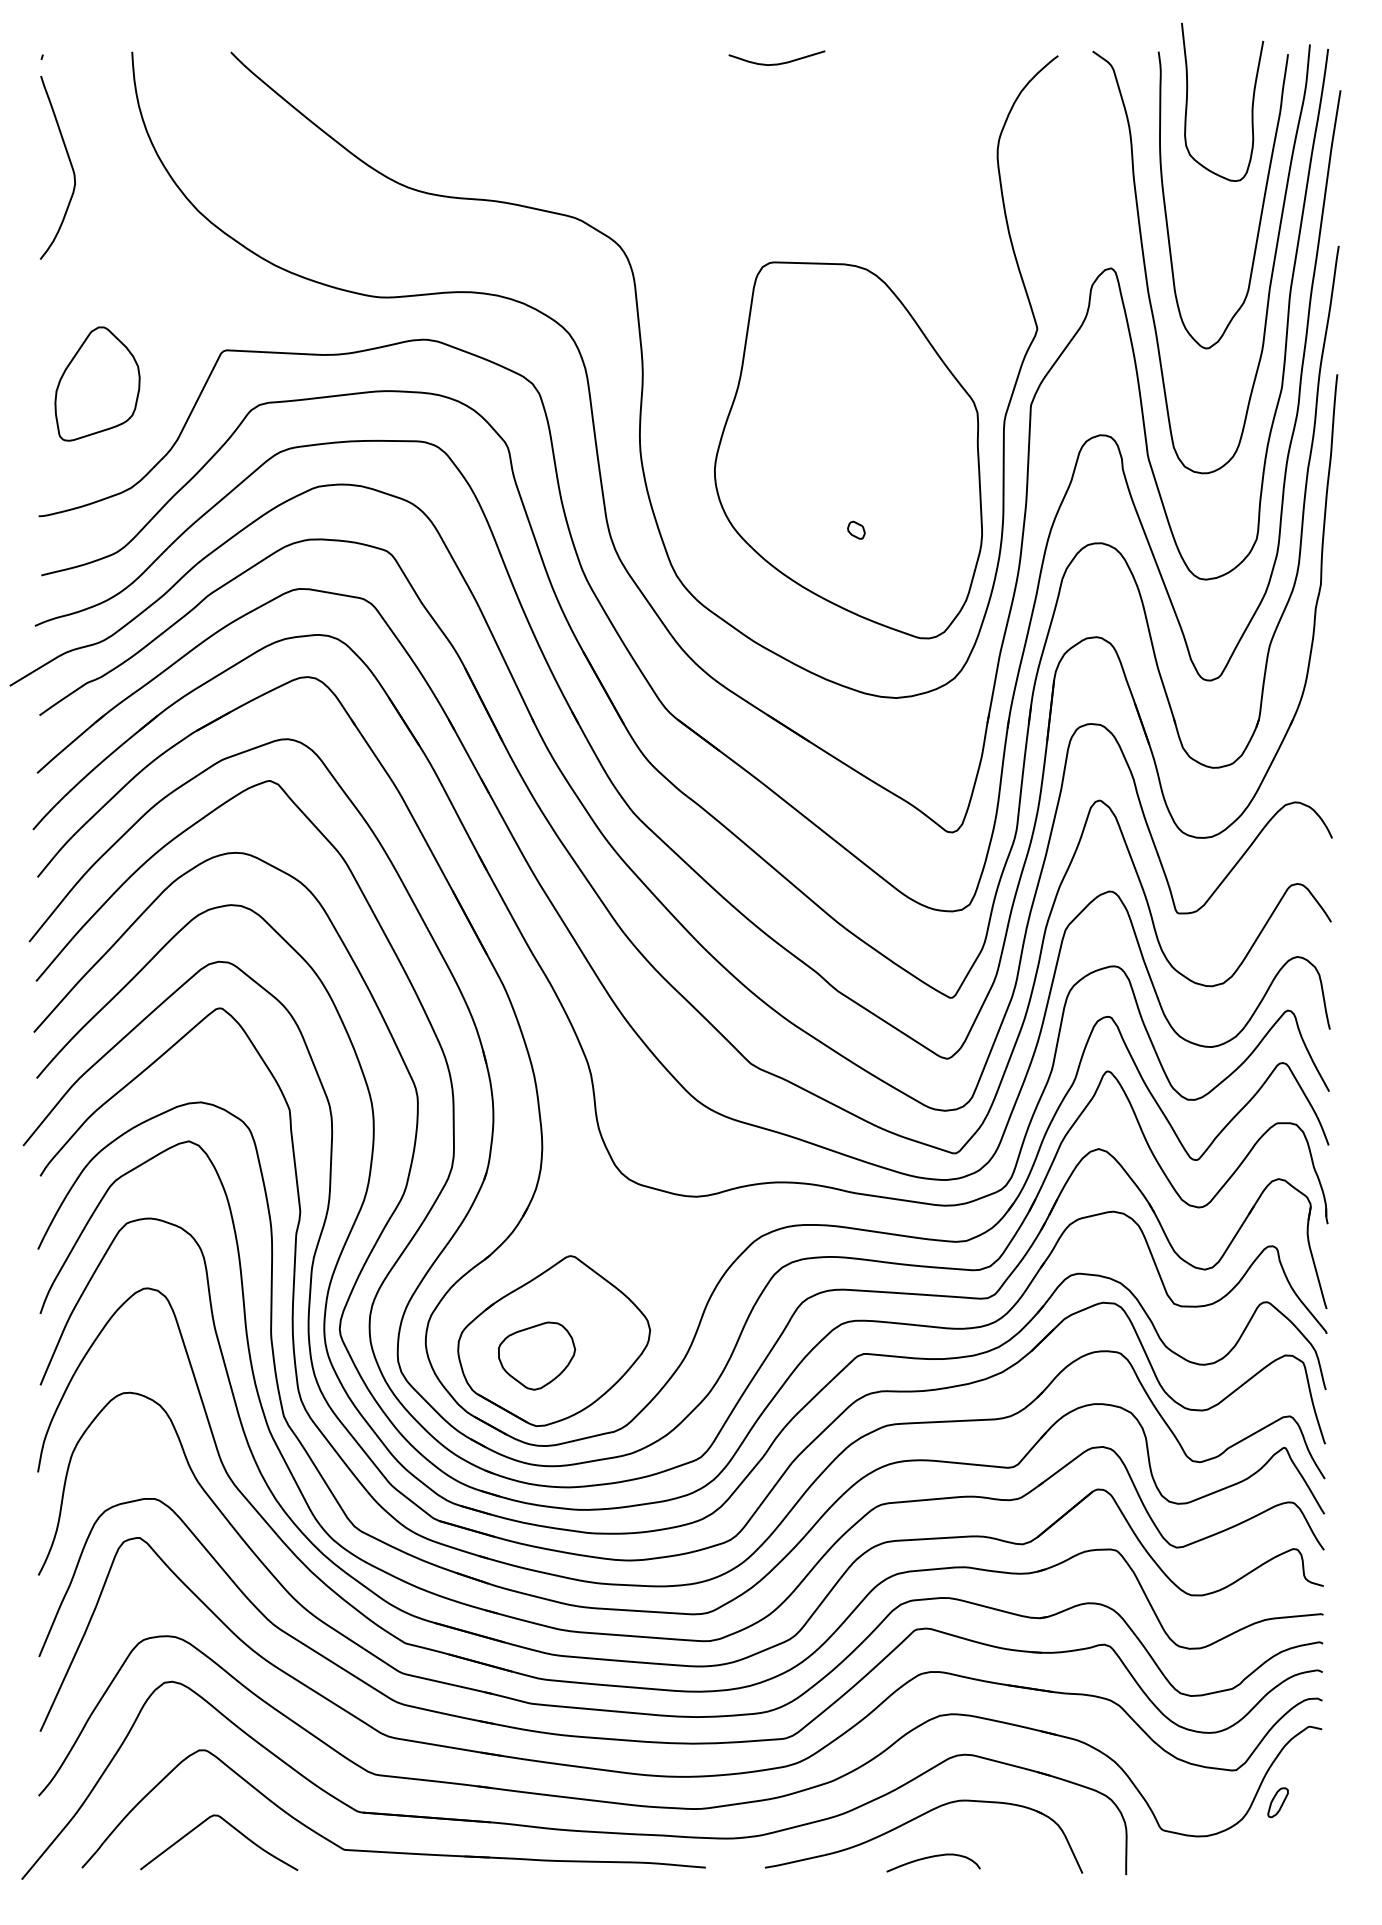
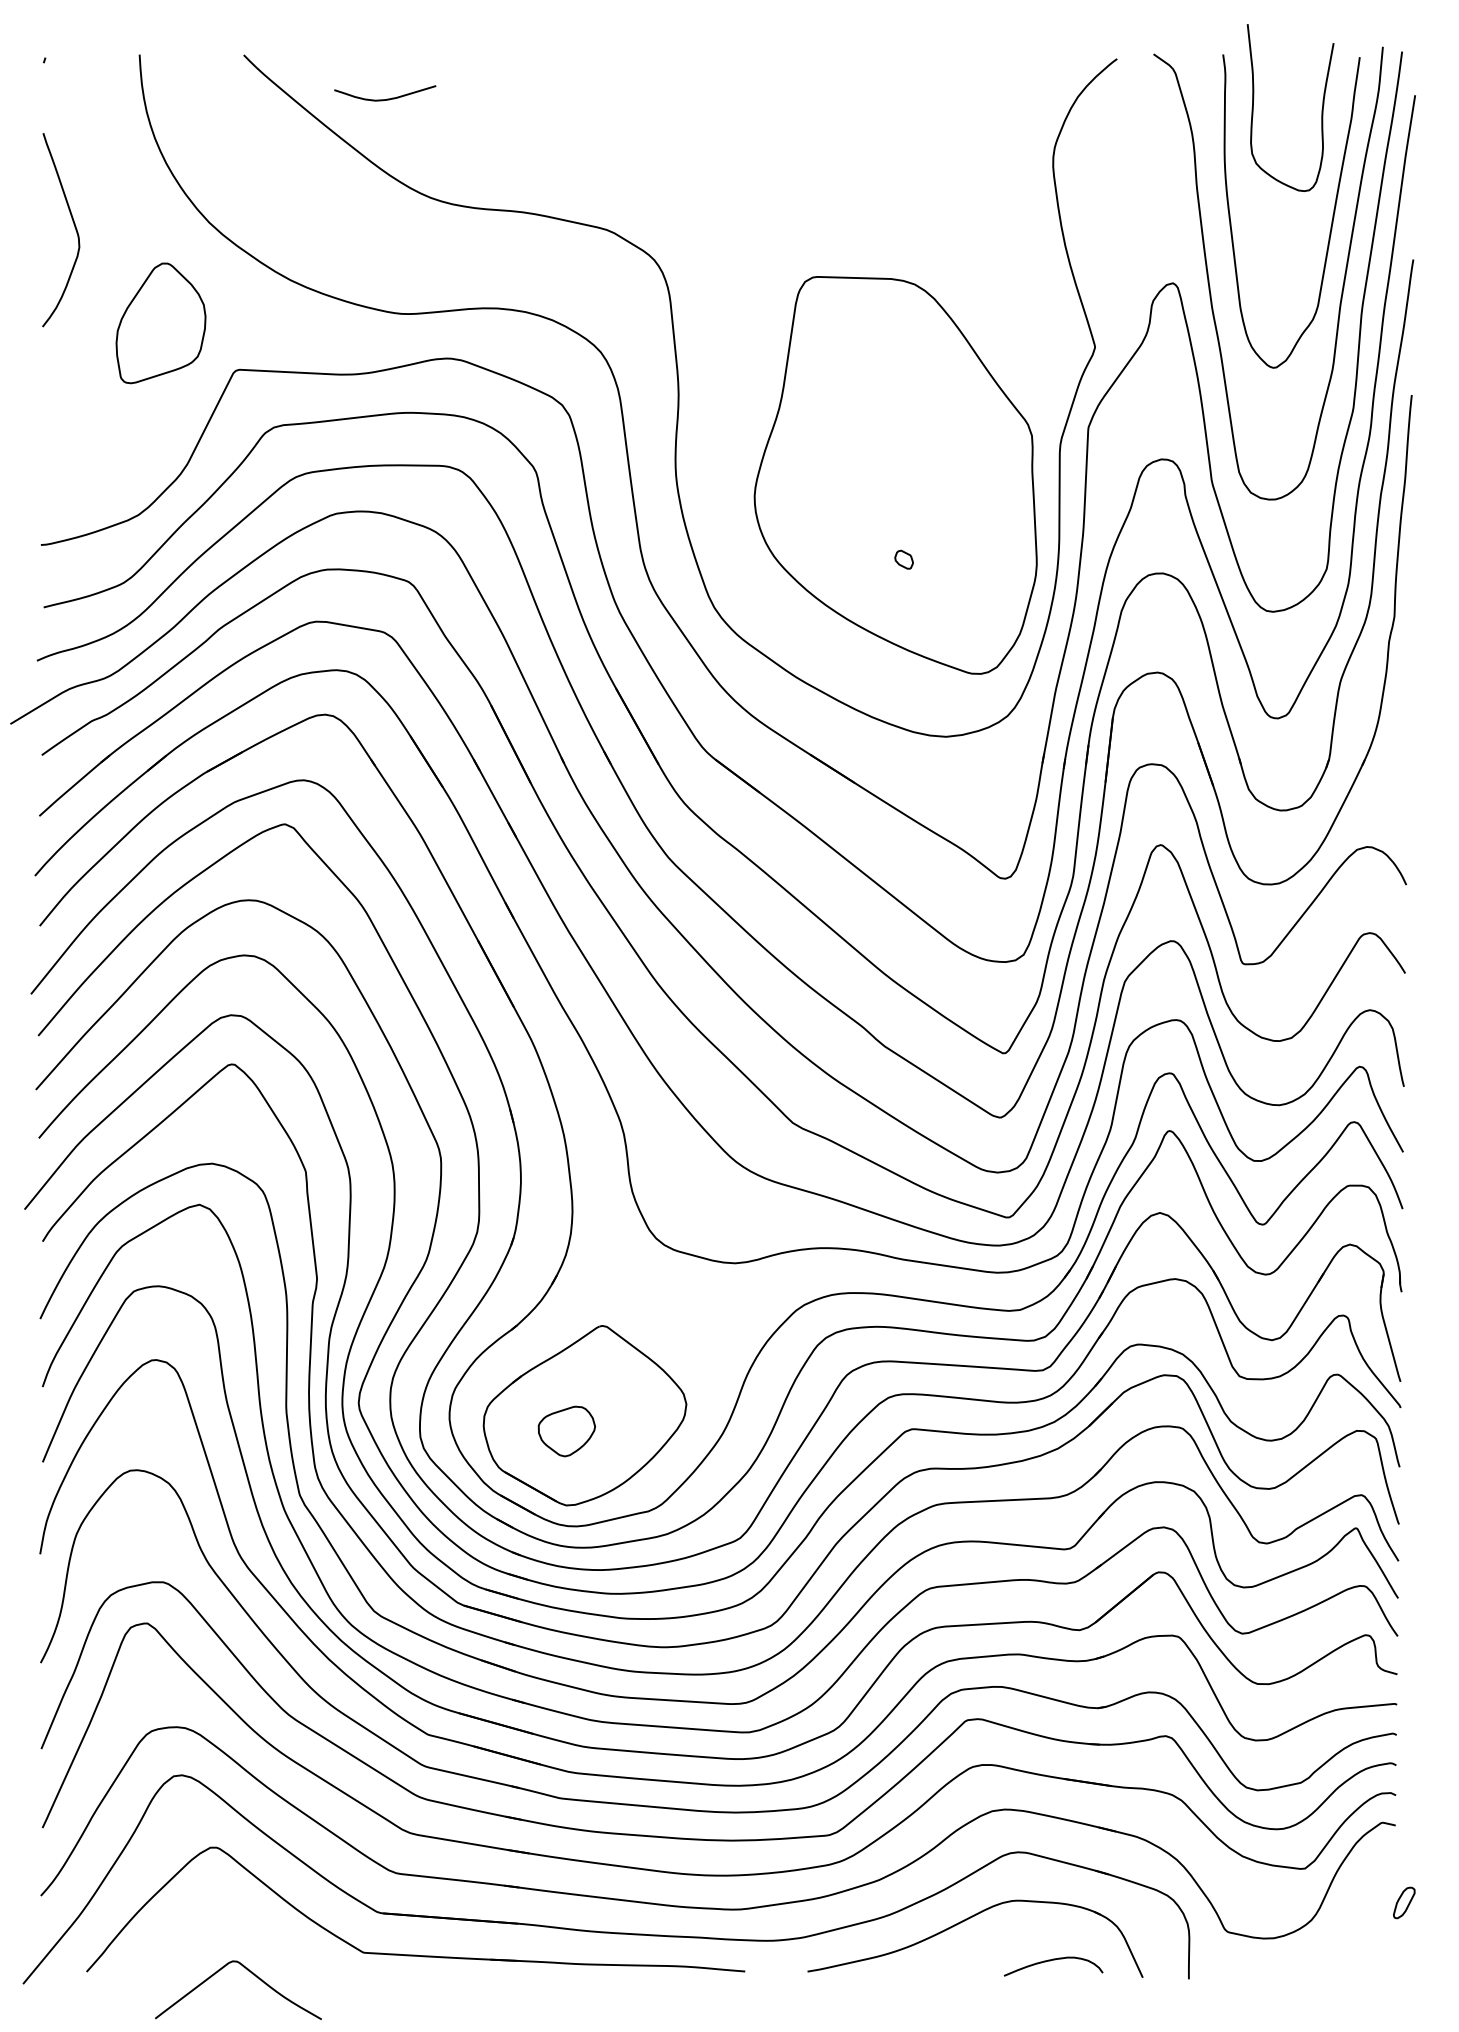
curve: (779, 63) -> (387, 98), moved
curve: (70, 165) -> (74, 227), moved
part: (97, 384) -> (160, 323), moved
part: (536, 1356) -> (566, 1431), size x0.7
part: (1278, 1802) -> (1404, 1902), moved
curve: (233, 1828) -> (253, 1975), moved
curve: (930, 1858) -> (1050, 1961), moved

